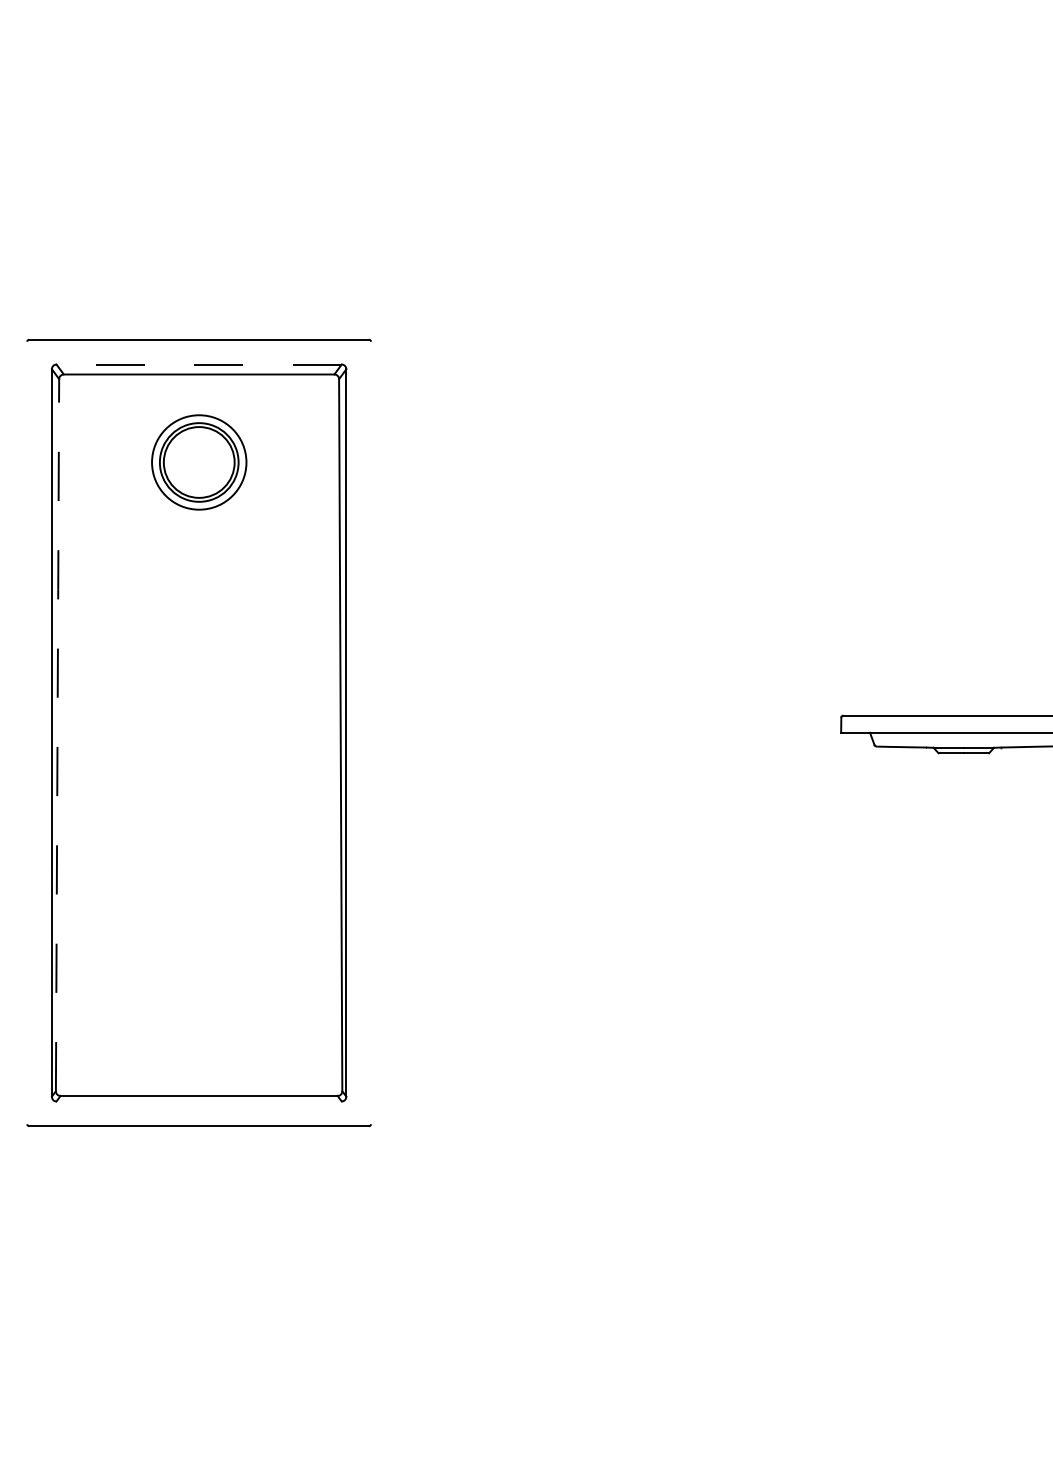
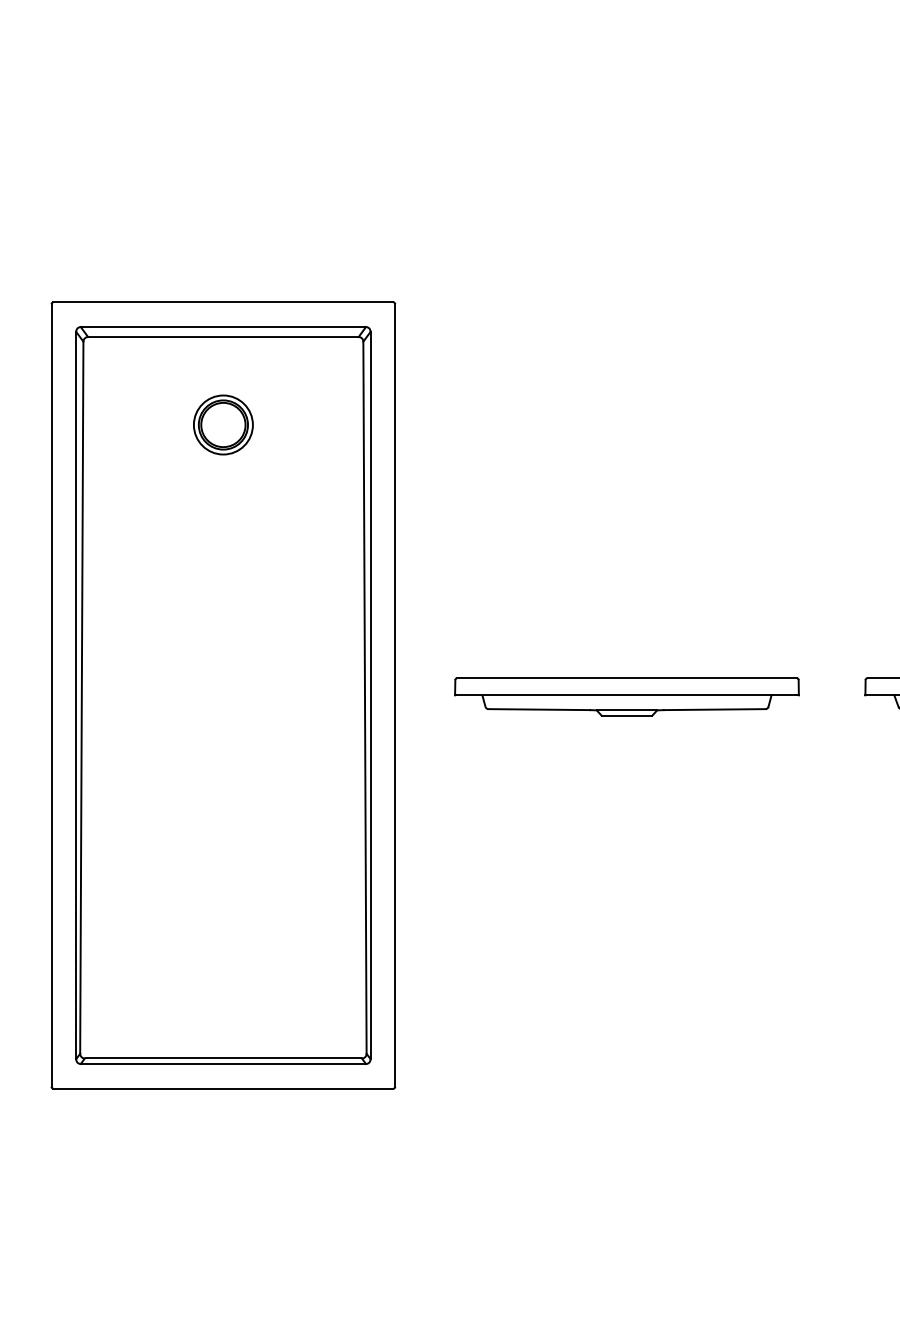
line: (199, 364) -> (223, 327), dashed -> solid
part: (198, 462) -> (222, 425), size x0.62
line: (27, 732) -> (51, 695), added
line: (371, 732) -> (395, 695), added
part: (602, 734) -> (626, 697), added
line: (57, 735) -> (81, 698), dashed -> solid
line: (198, 1101) -> (222, 1064), added

